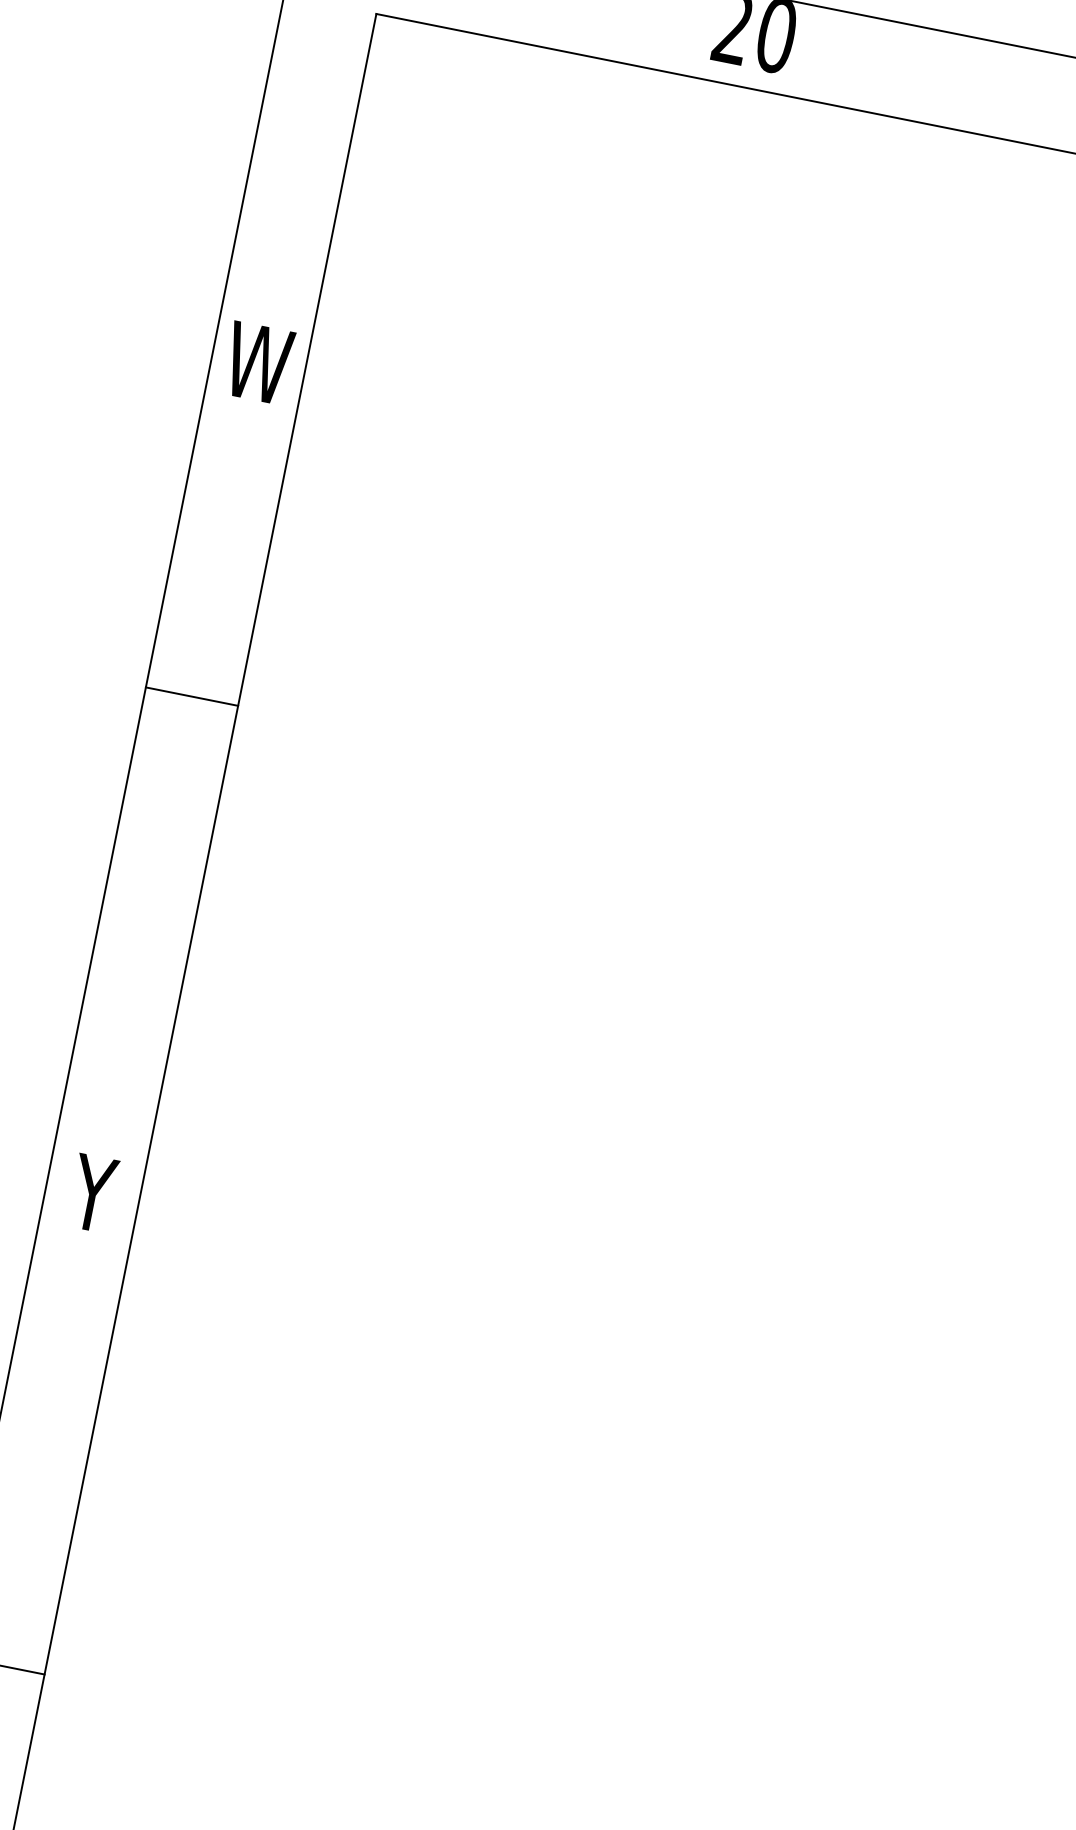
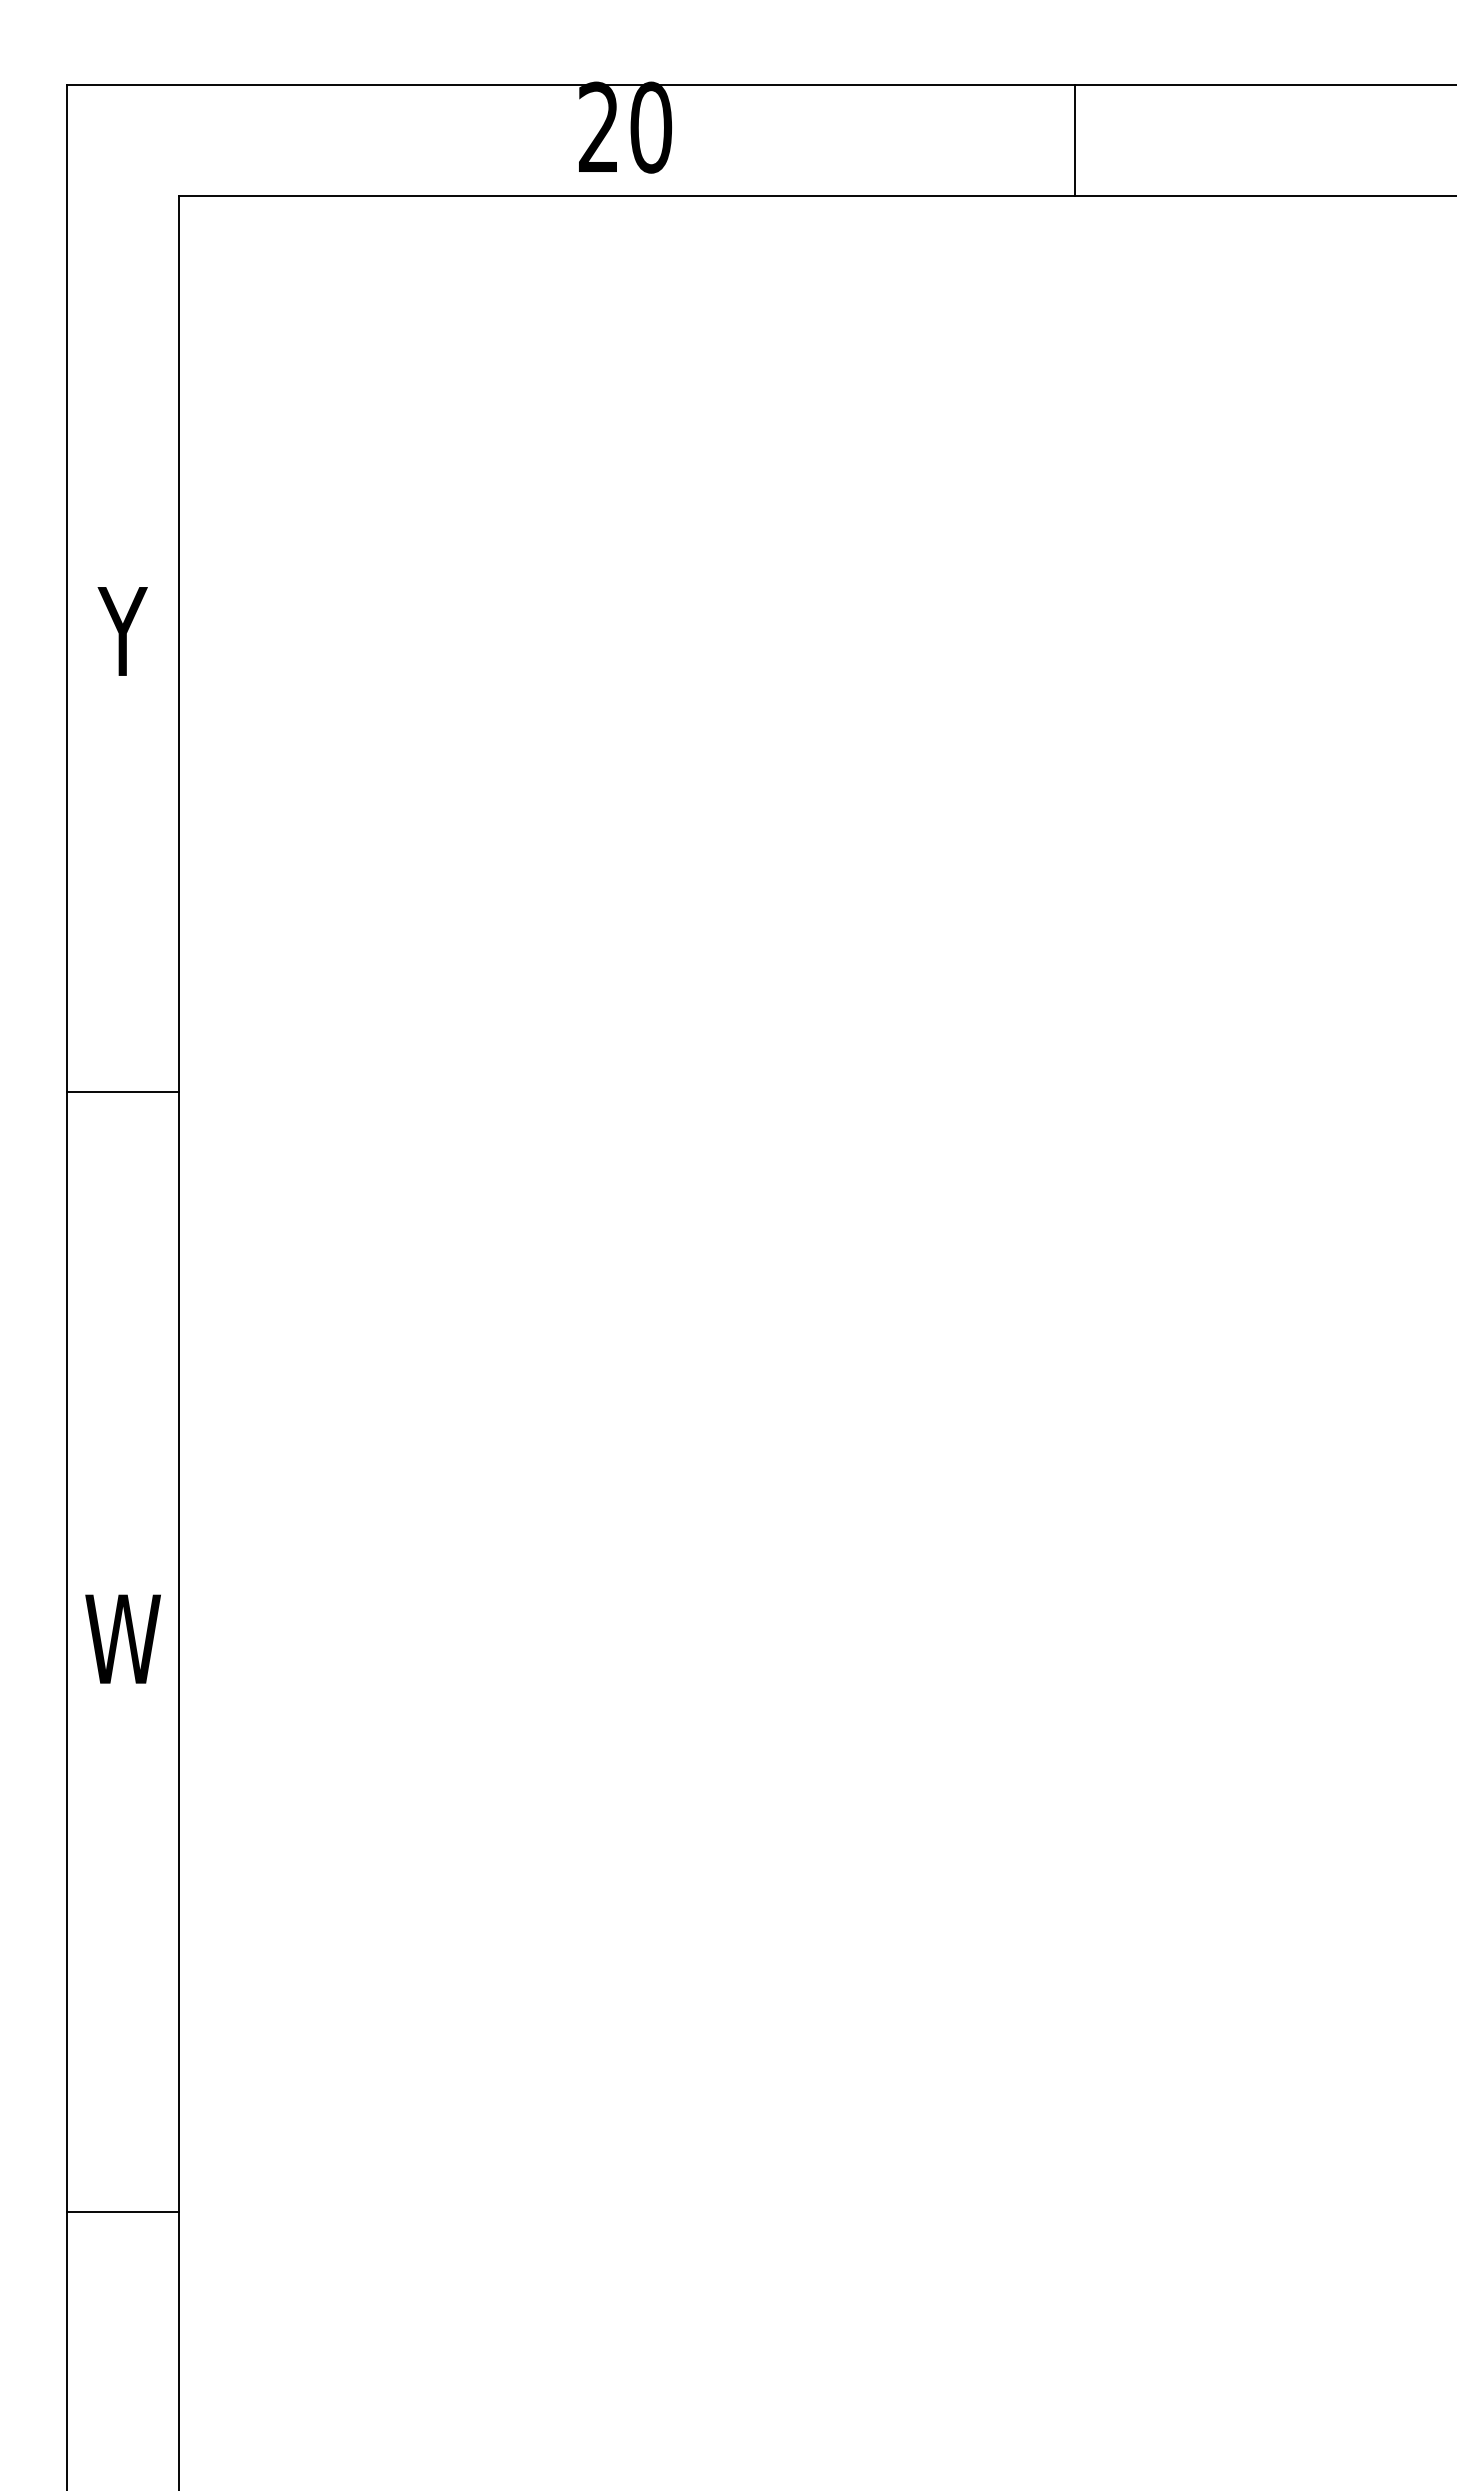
text: (258, 363) -> (122, 631), W -> Y
line: (192, 696) -> (123, 1092), moved
text: (92, 1192) -> (122, 1638), Y -> W

